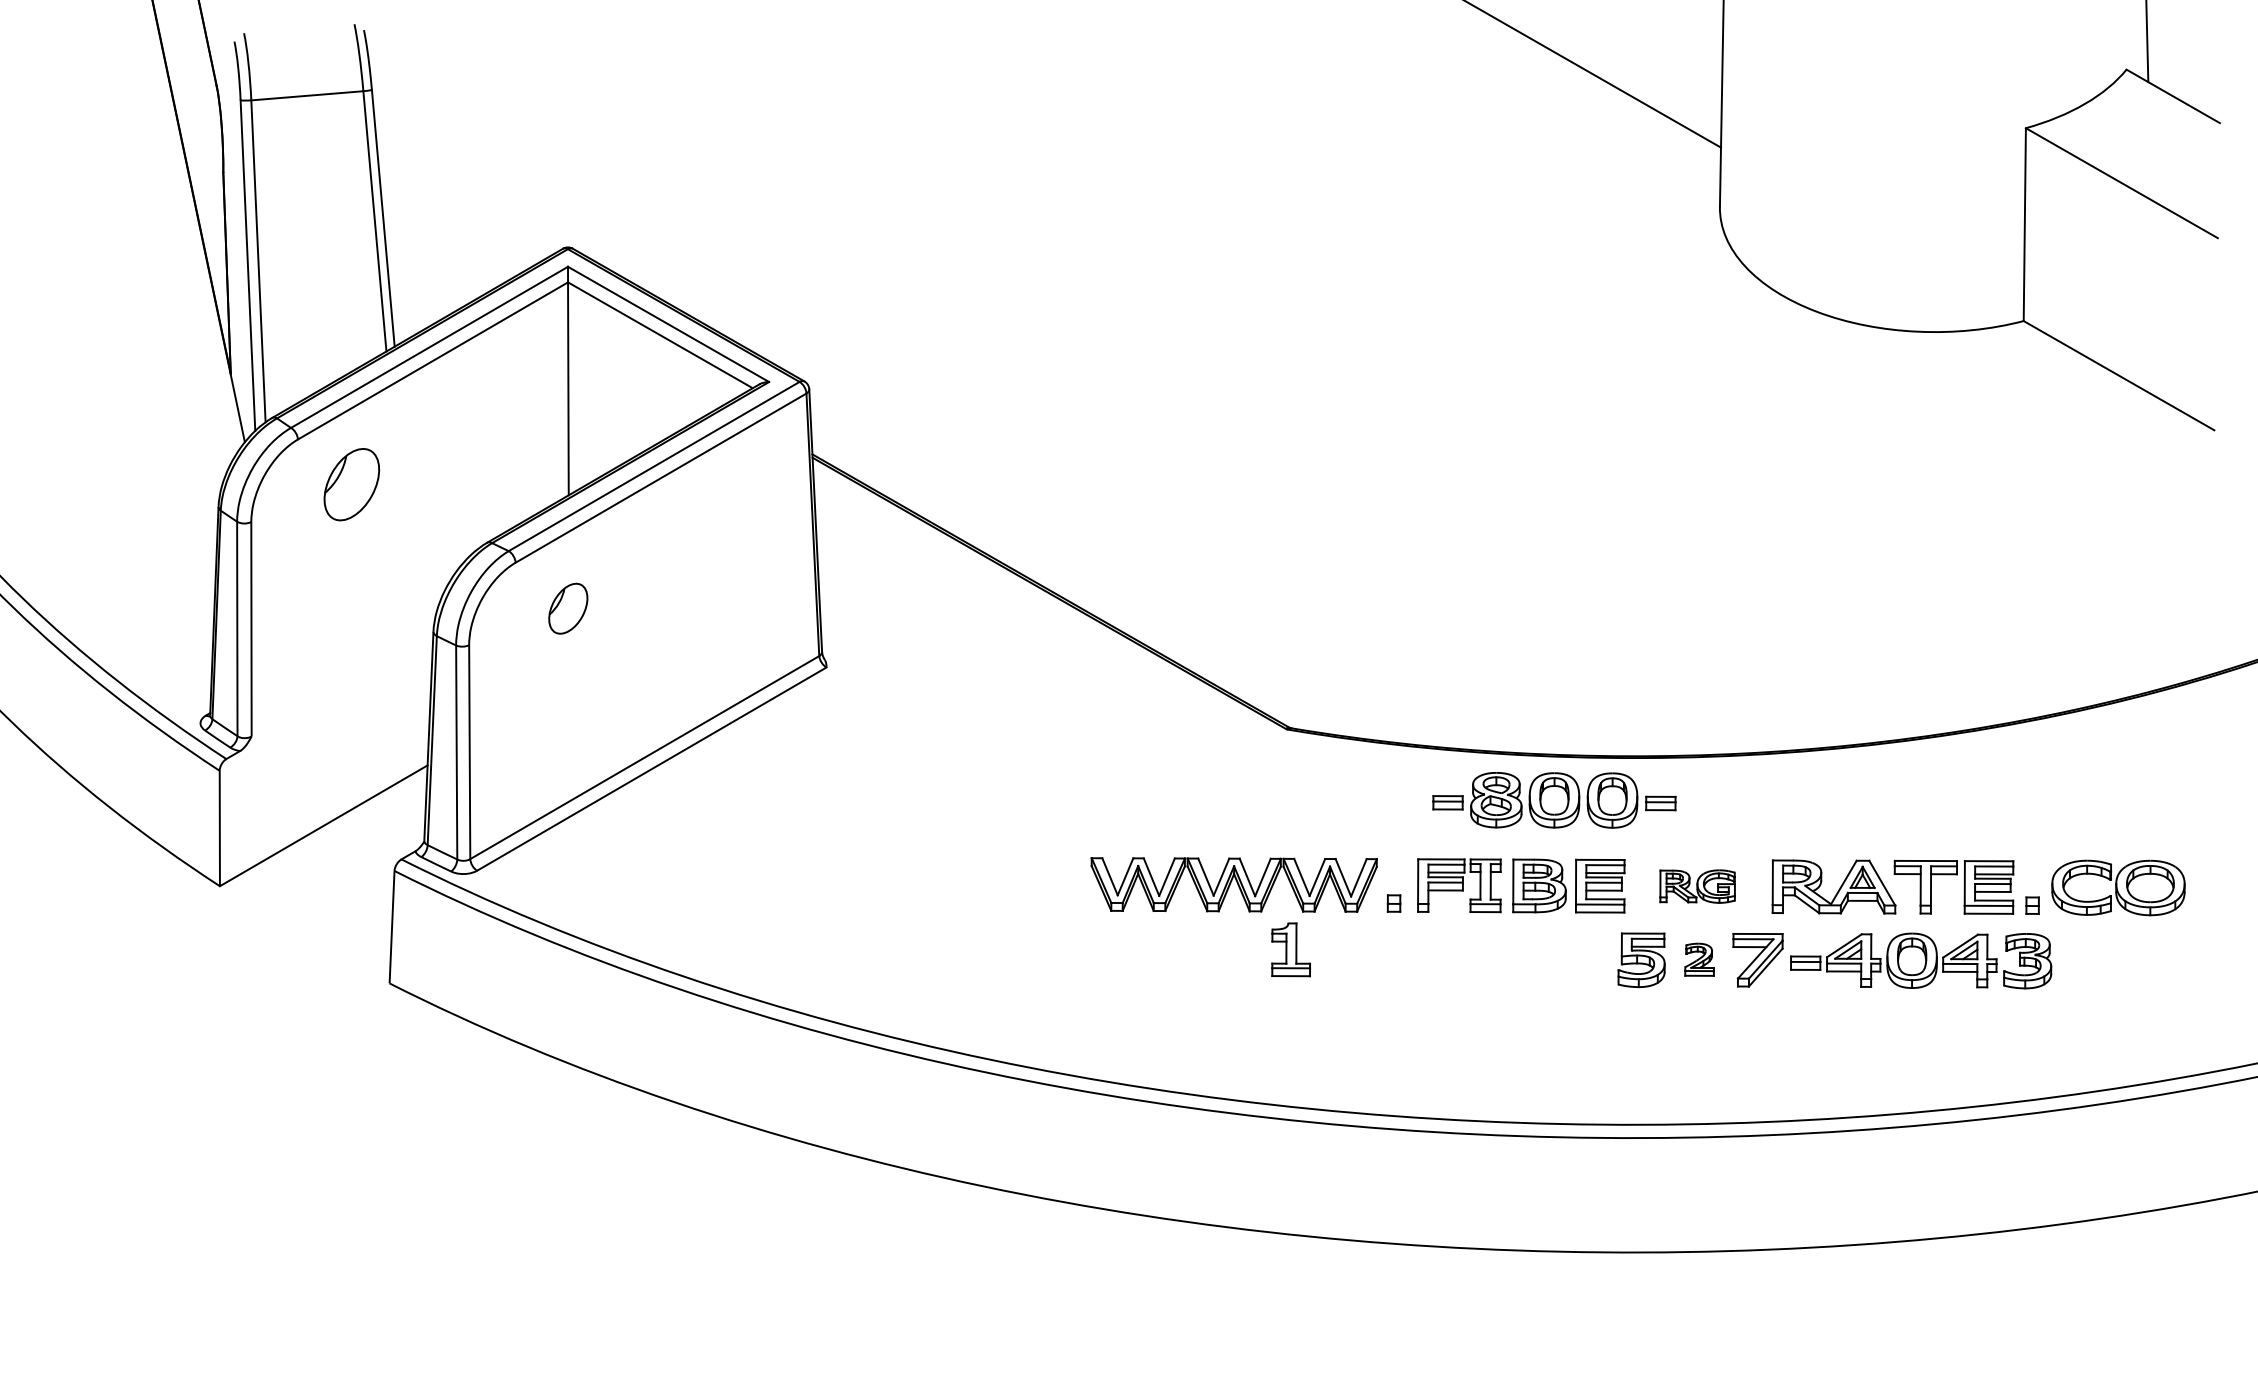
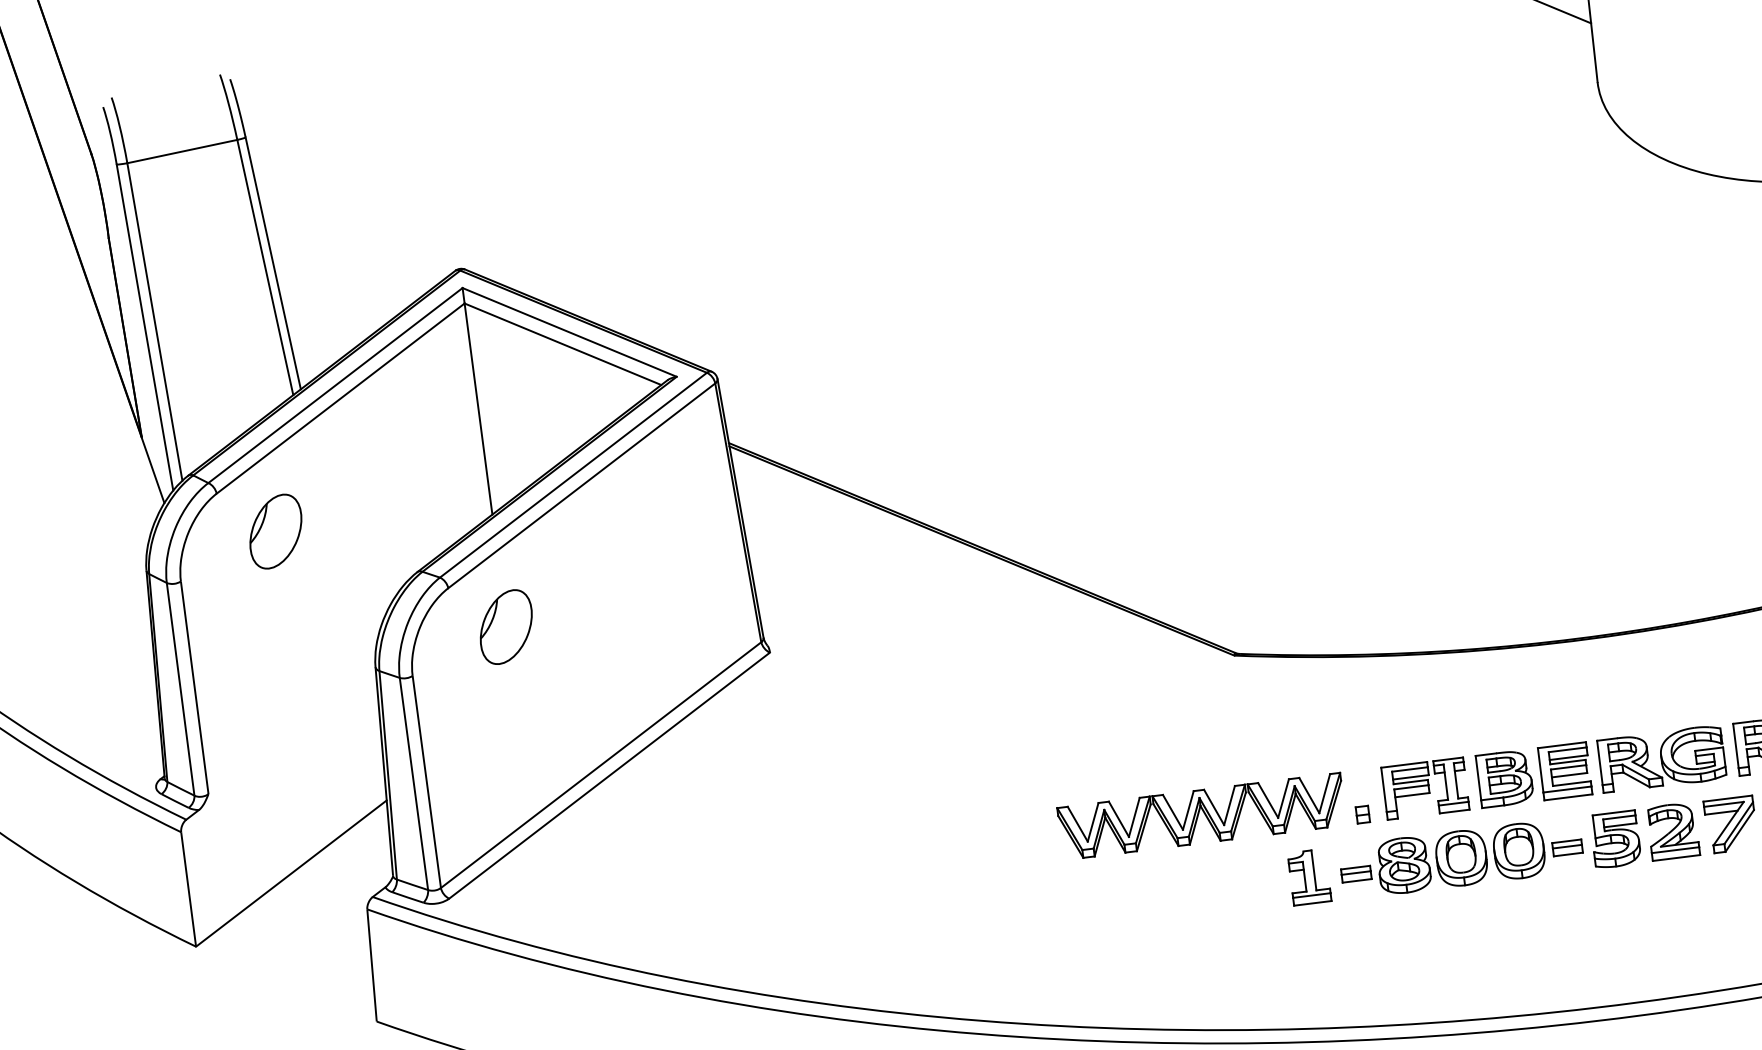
part: (568, 608) -> (506, 626), size x1.43
part: (1554, 800) -> (1461, 858), moved
part: (1697, 886) -> (1661, 759), size x1.67
part: (1290, 949) -> (1308, 877), moved
part: (1699, 959) -> (1672, 831), size x1.67

